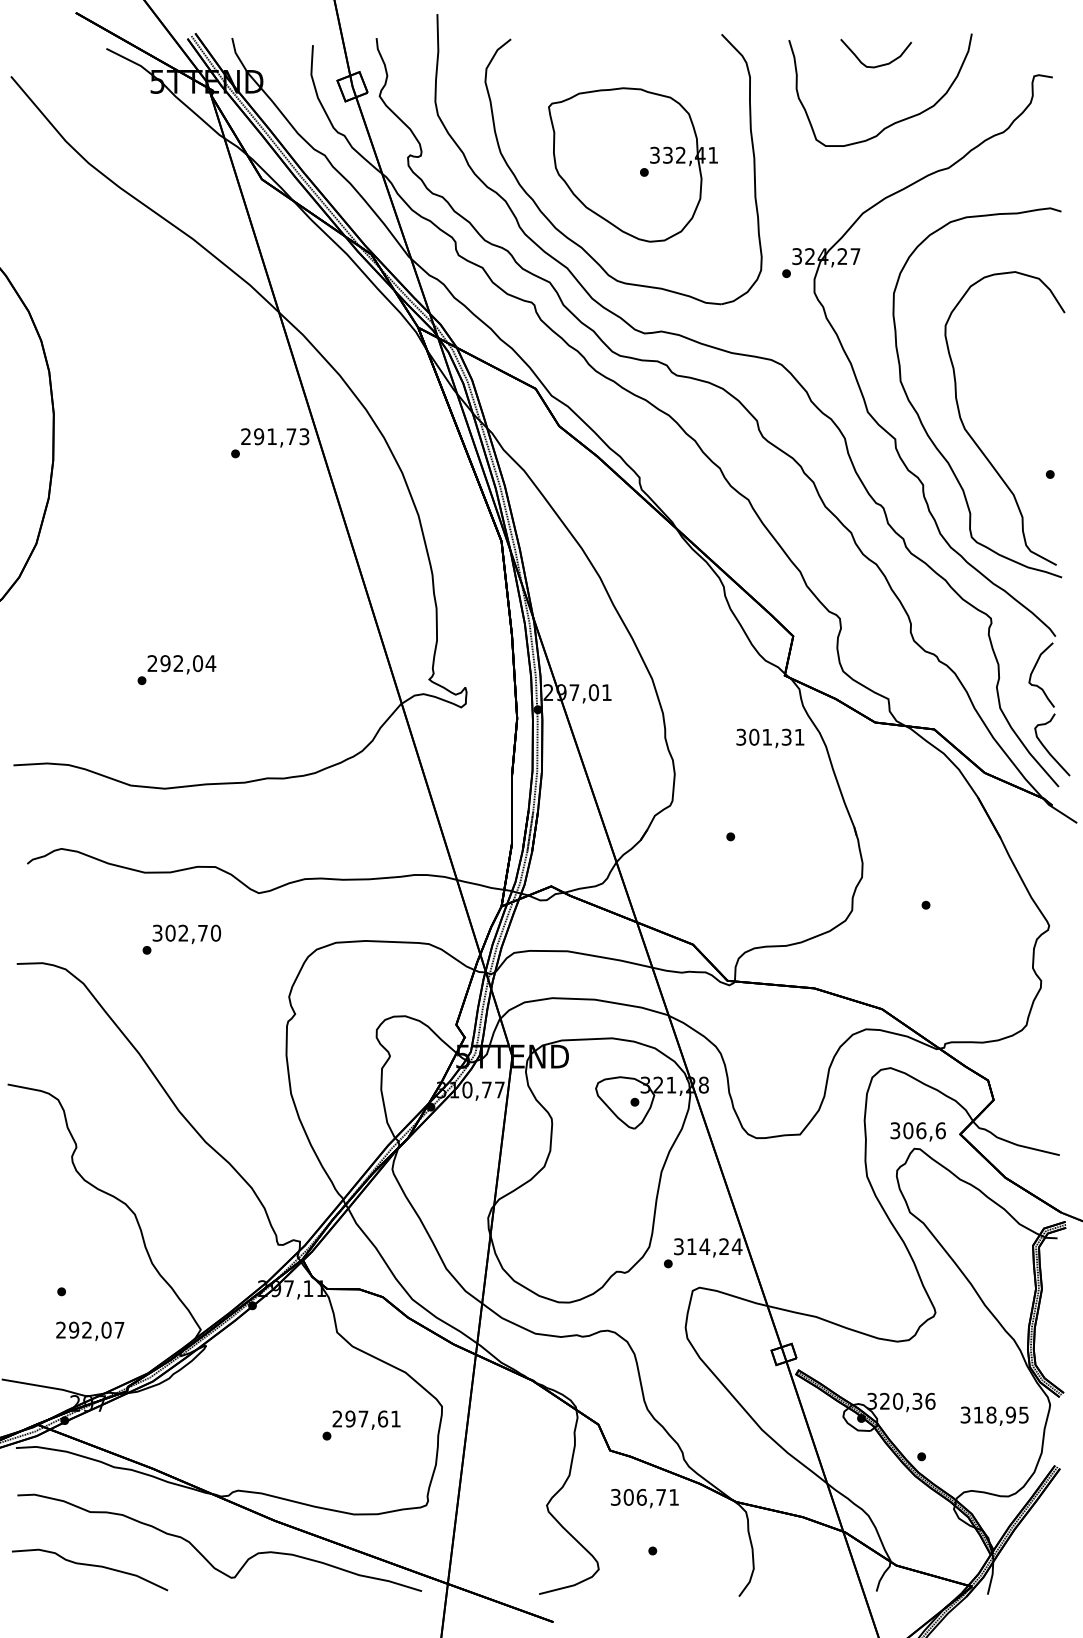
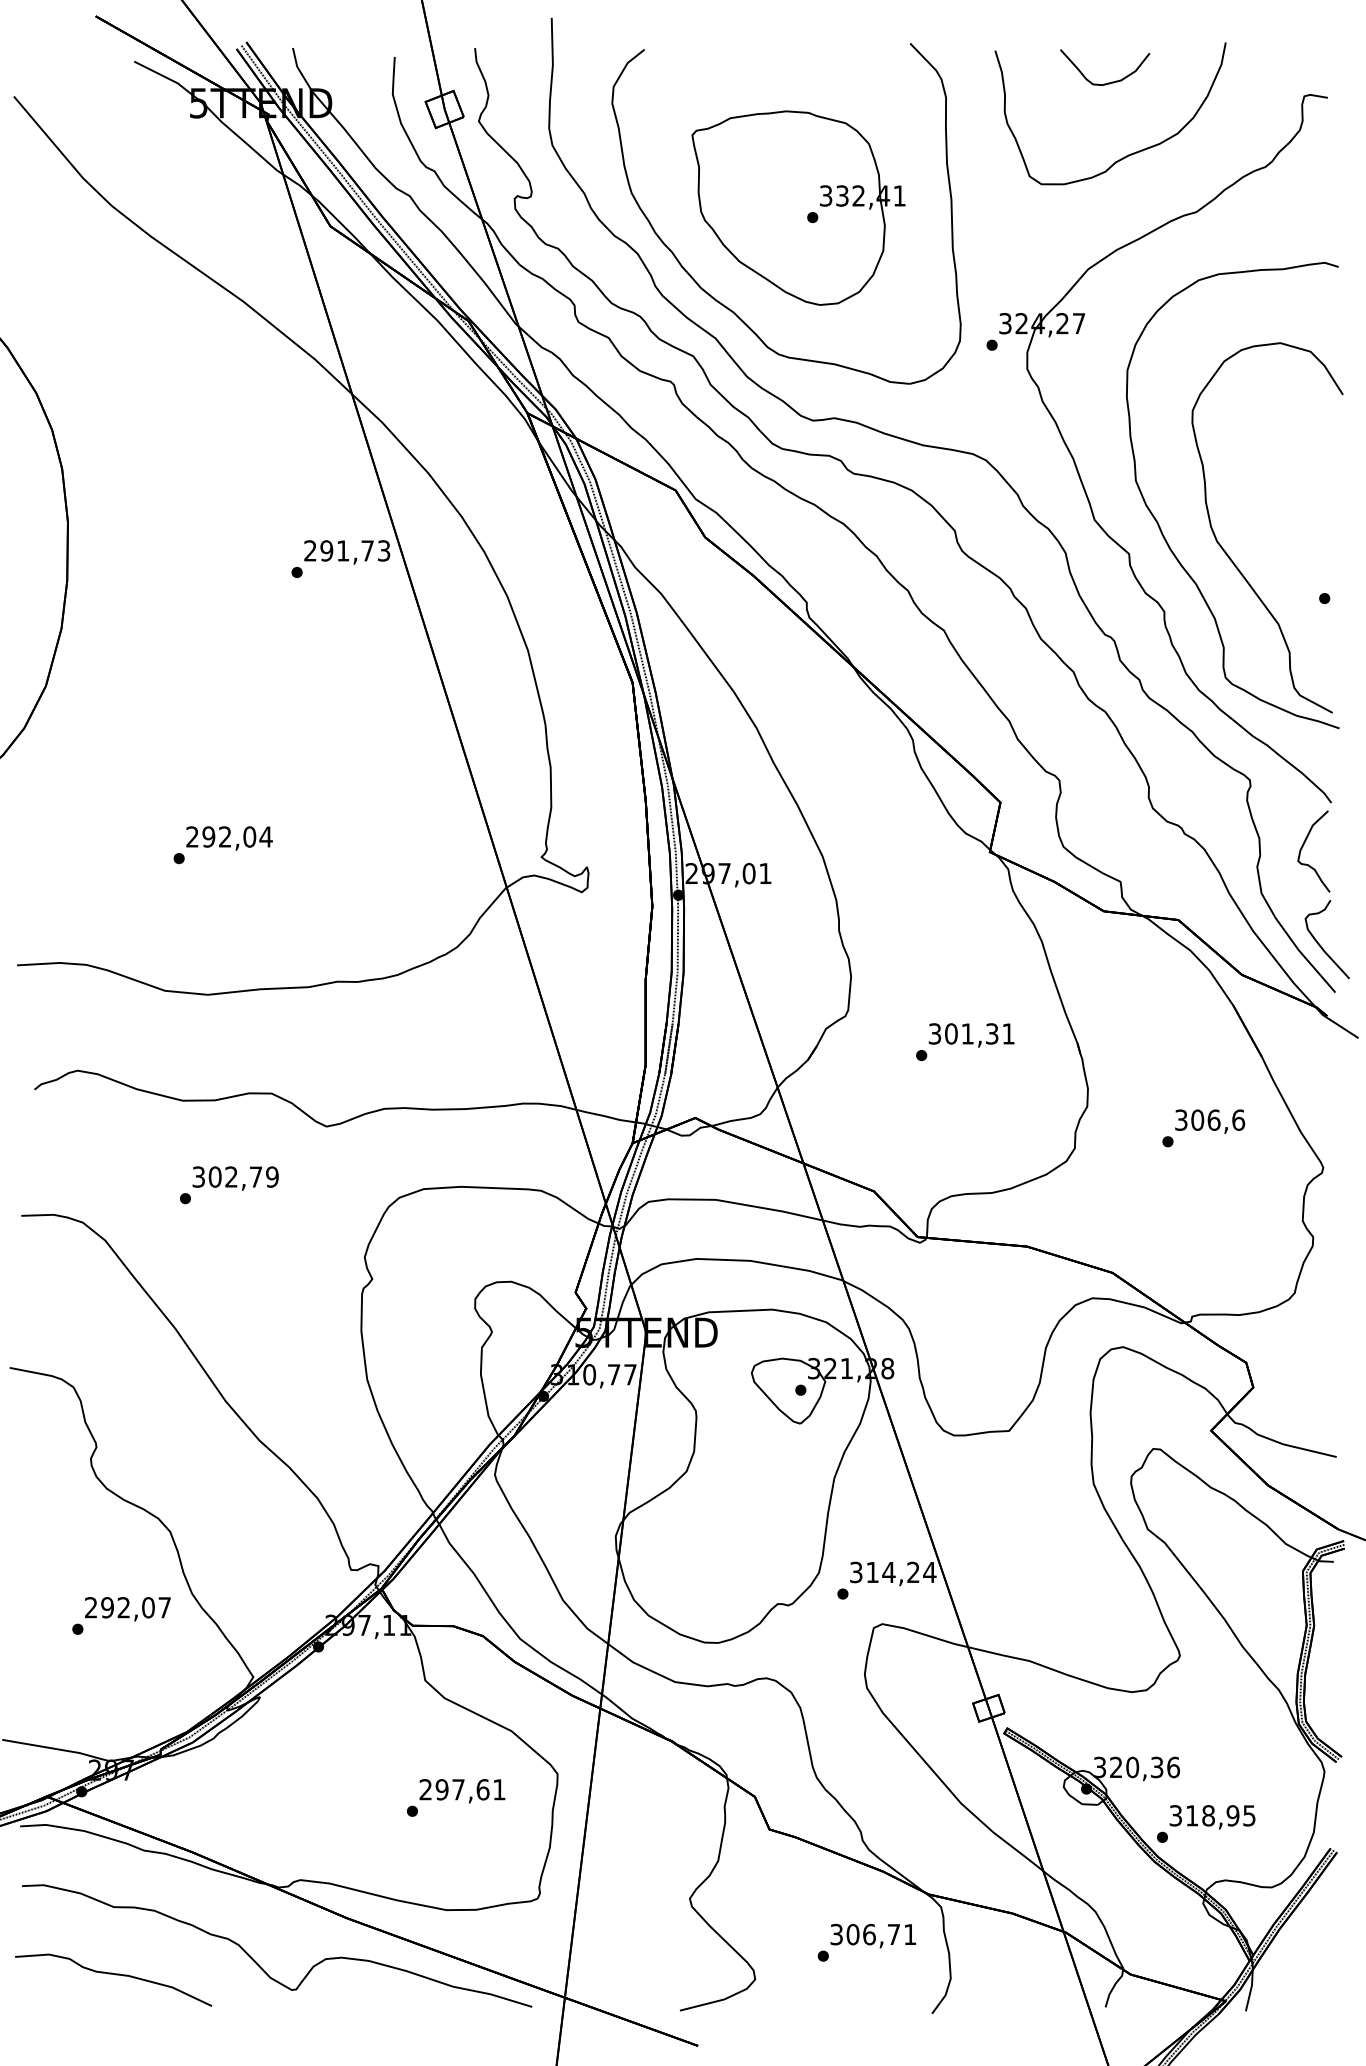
text: (770, 738) -> (971, 1035), moved
text: (216, 932) -> (272, 1176), 302,70 -> 302,79
text: (918, 1131) -> (1210, 1121), moved
text: (89, 1331) -> (127, 1609), moved
text: (994, 1416) -> (1212, 1817), moved
text: (644, 1498) -> (873, 1935), moved

